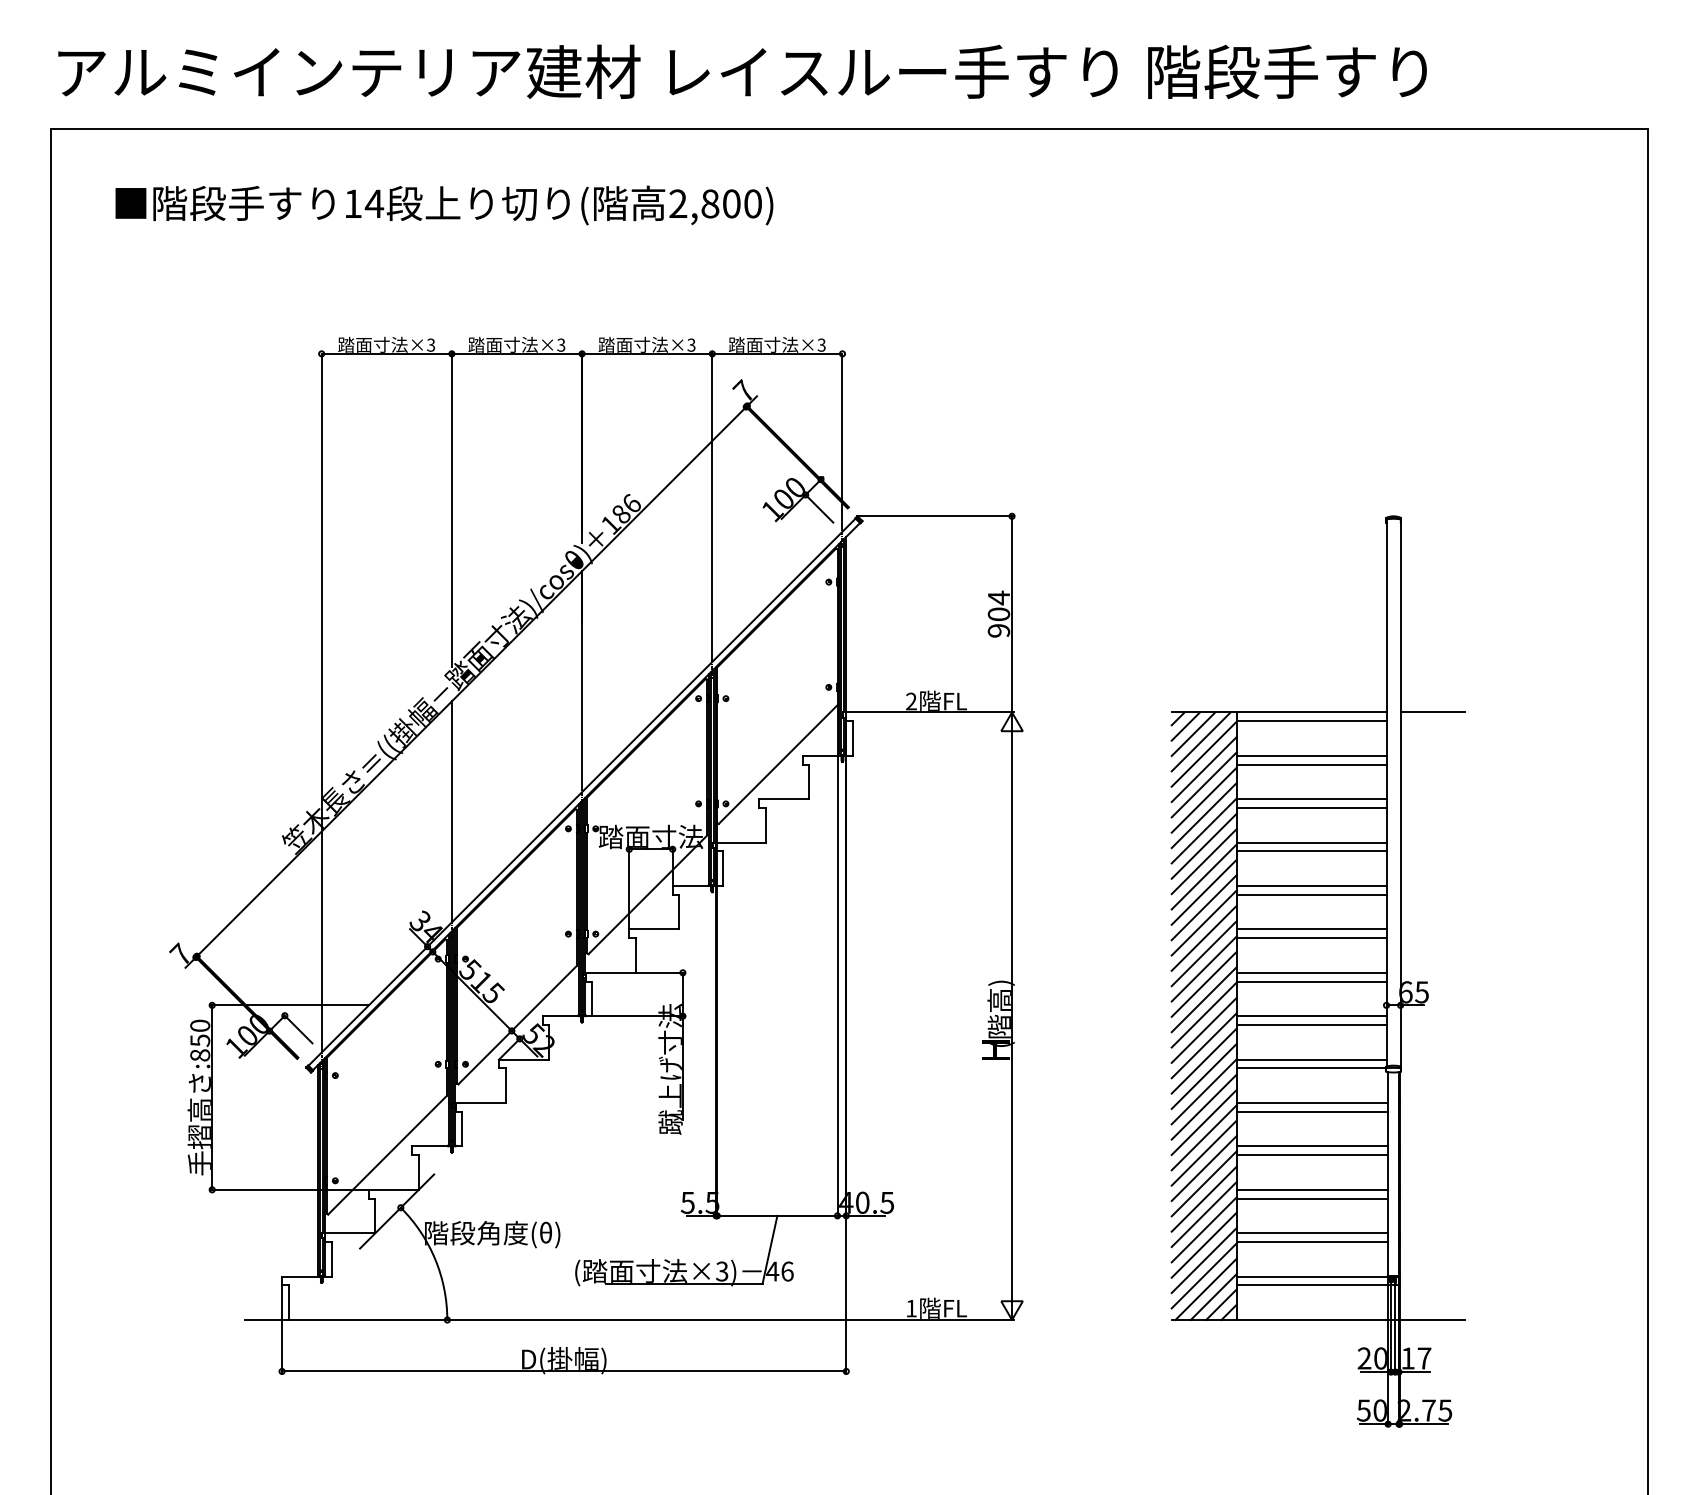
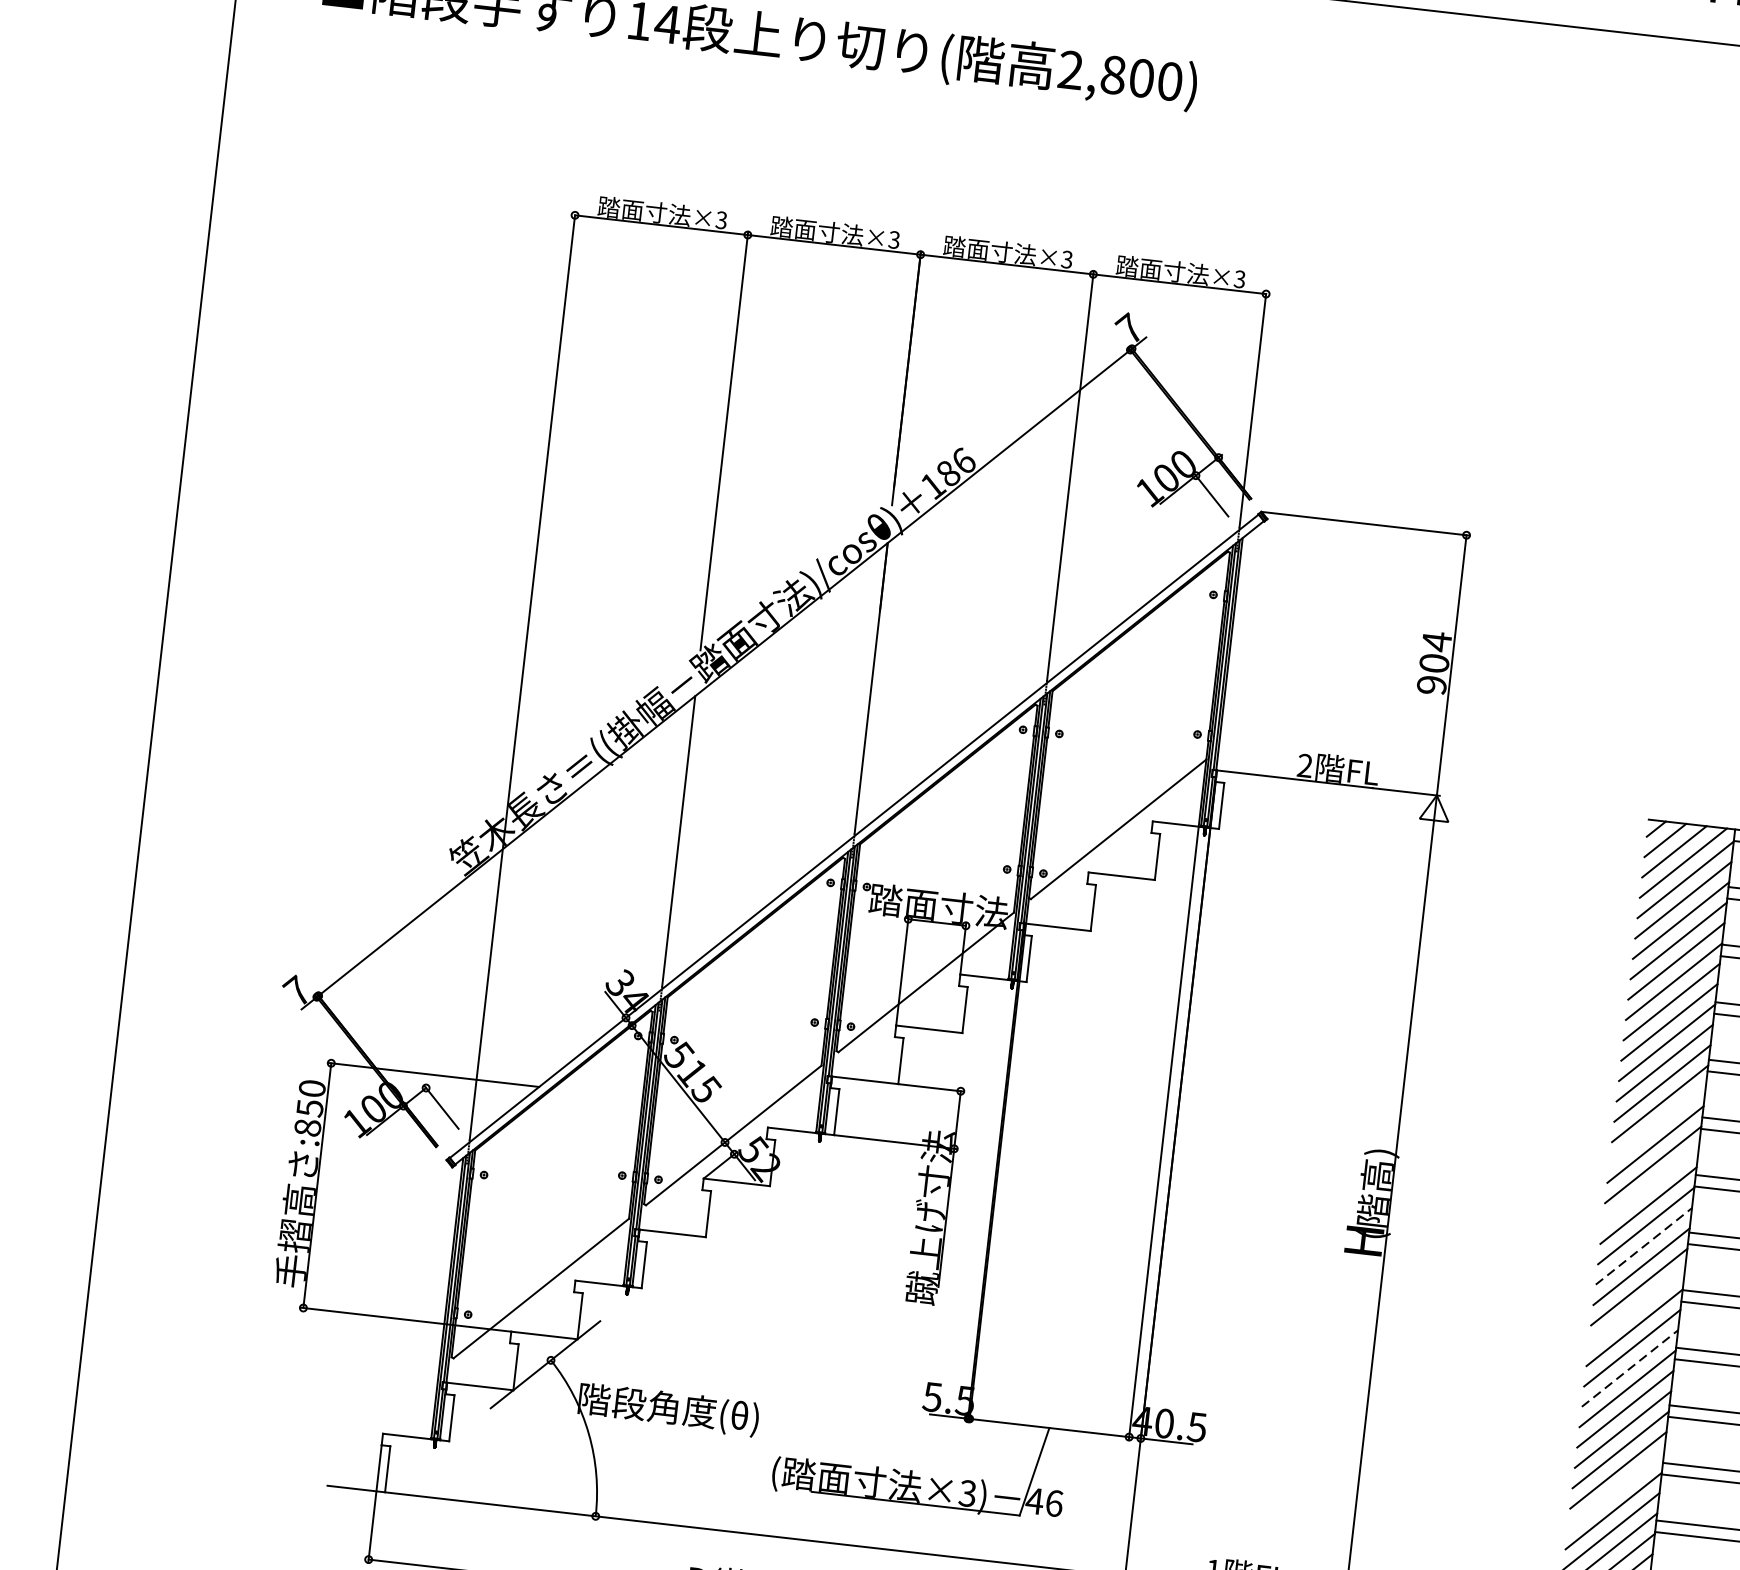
line: (1203, 937) -> (1656, 1123), removed
line: (1203, 983) -> (1649, 1184), removed
line: (1204, 1030) -> (1644, 1246), solid -> dashed
line: (1203, 1075) -> (1636, 1306), removed
line: (1204, 1122) -> (1630, 1368), solid -> dashed
line: (1203, 1214) -> (1615, 1490), removed

